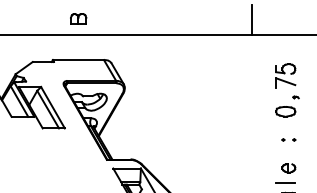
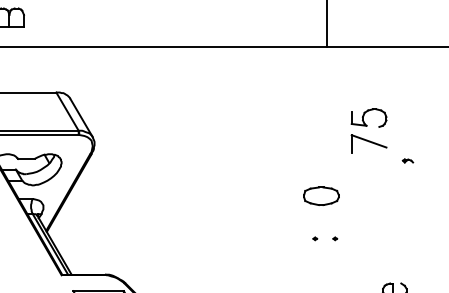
part: (285, 75) -> (368, 129), moved
part: (285, 111) -> (320, 195), moved
part: (288, 139) -> (324, 237), moved

